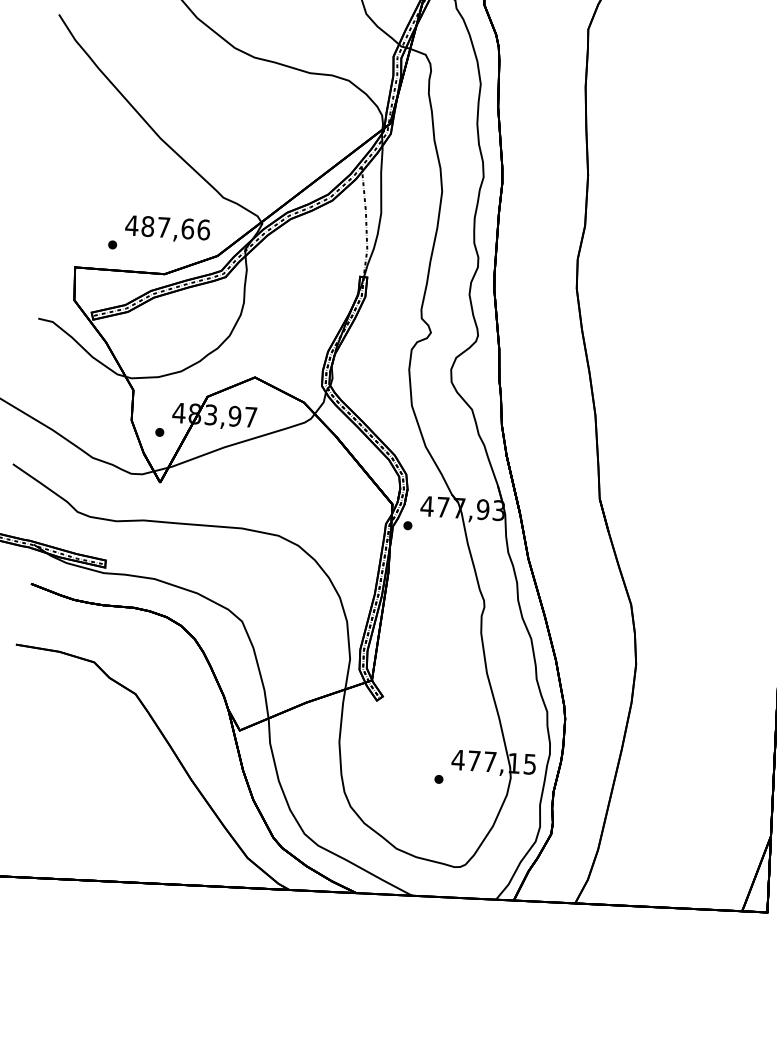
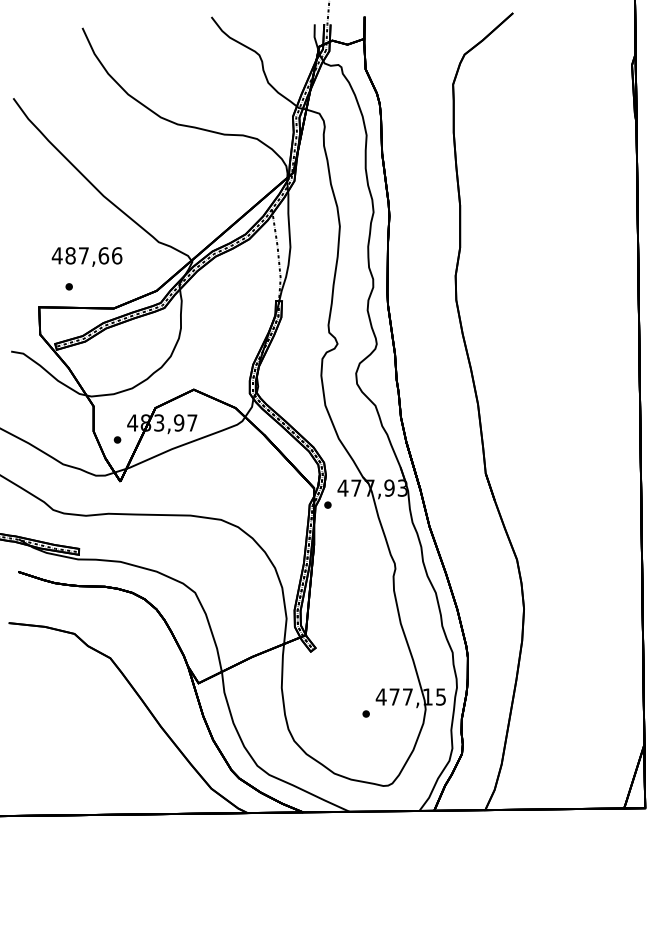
text: (167, 228) -> (86, 256), moved

